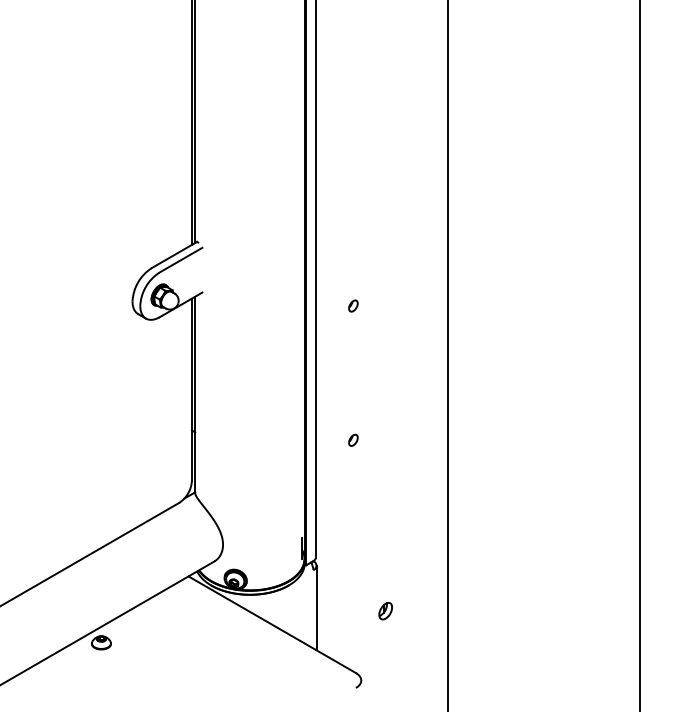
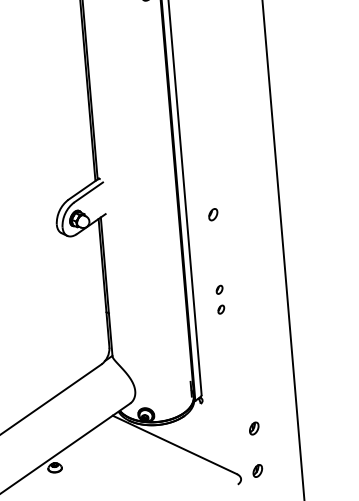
part: (353, 305) -> (213, 214), size x1.4
part: (353, 411) -> (219, 289), added
line: (316, 607) -> (205, 430), removed
part: (385, 671) -> (257, 471), added

